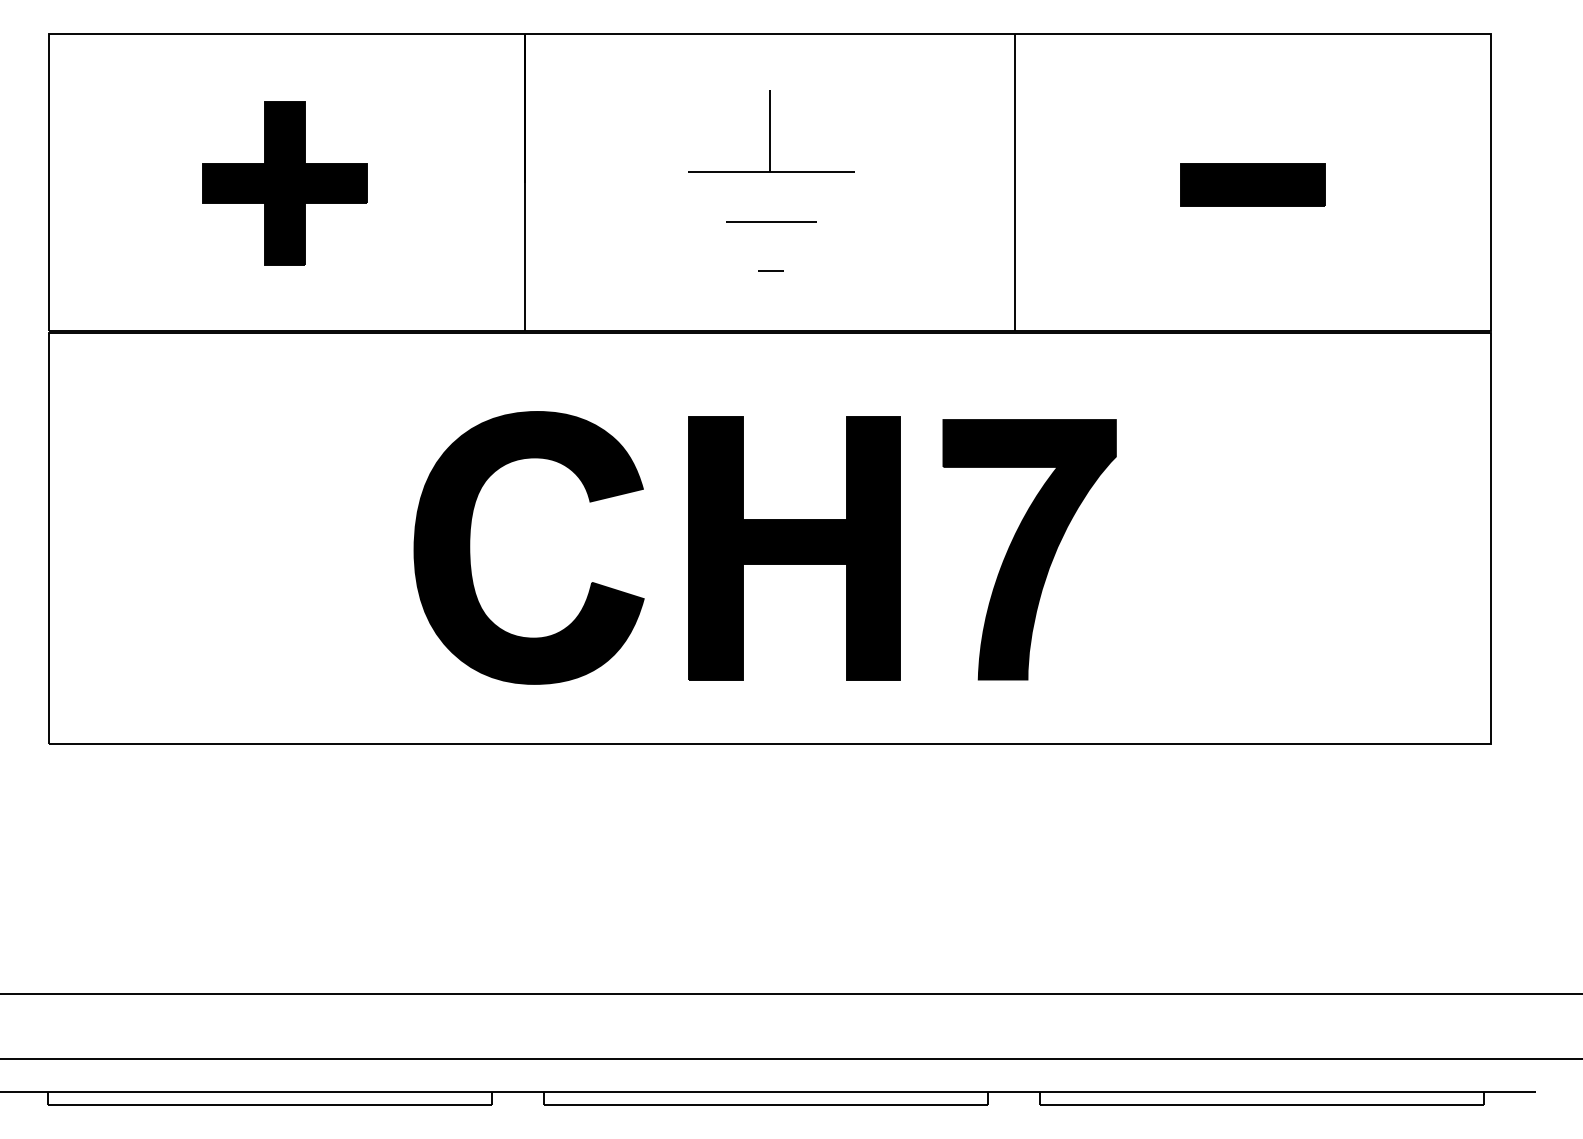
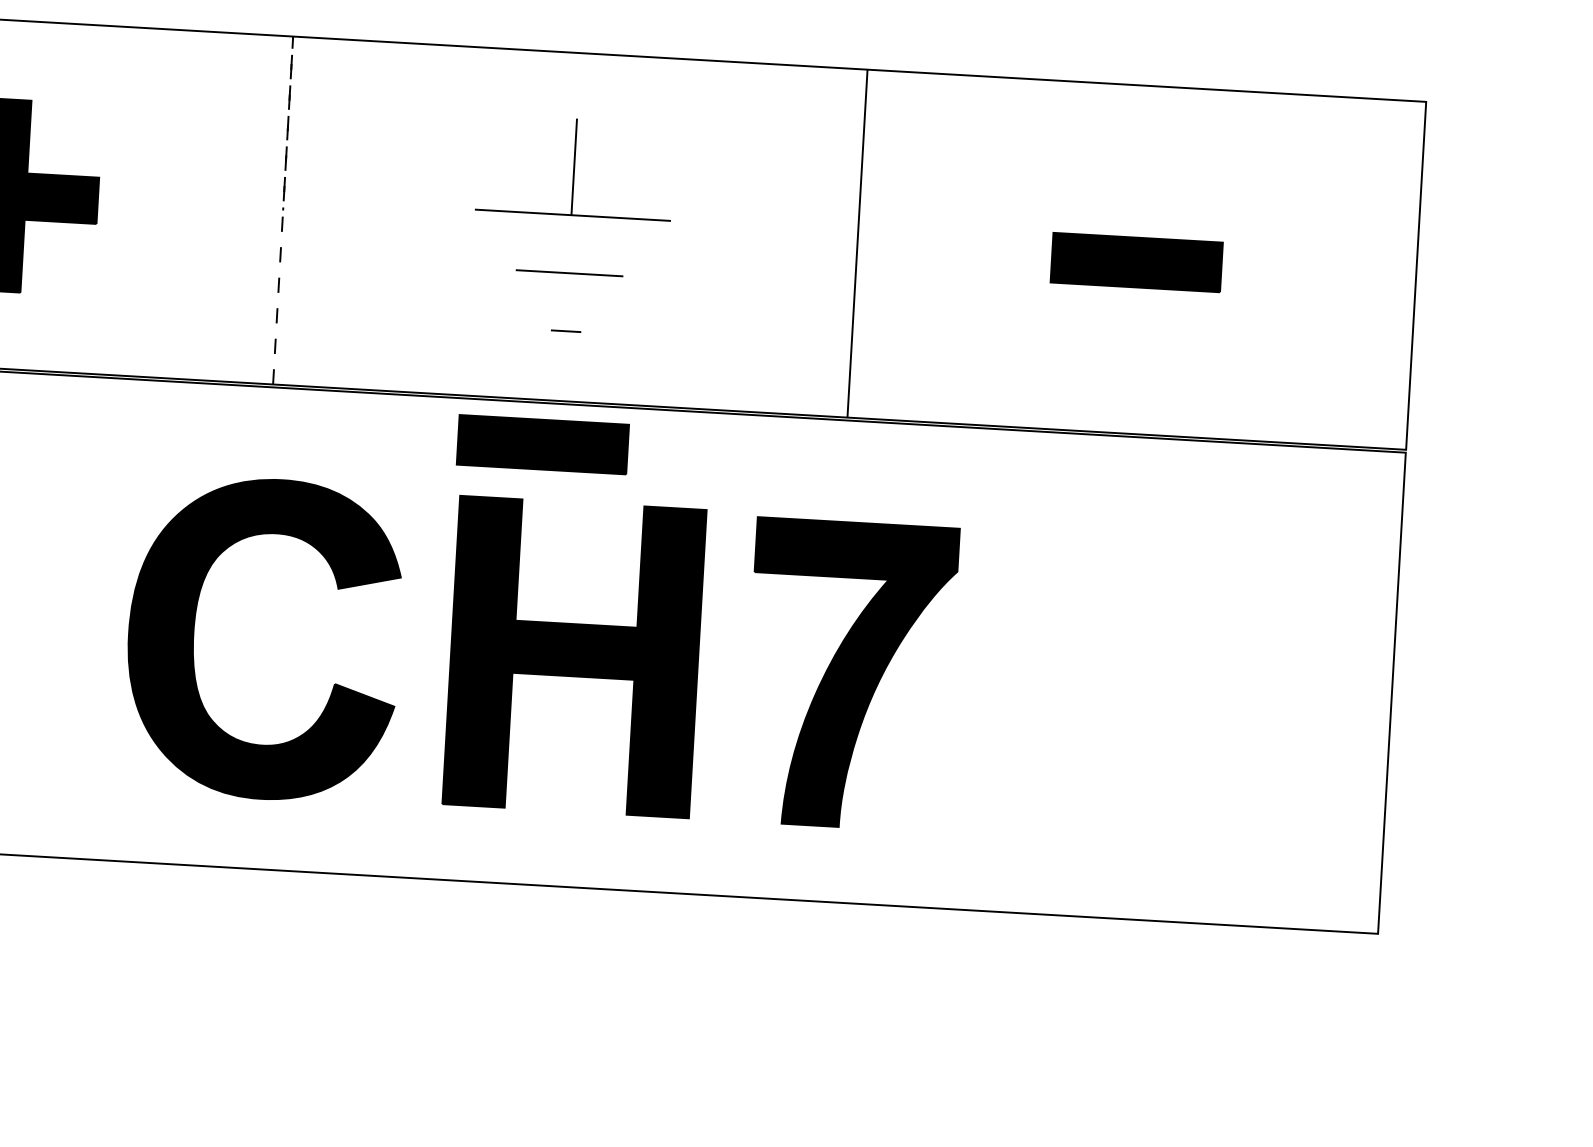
line: (524, 107) -> (287, 122), solid -> dashed
part: (756, 368) -> (542, 444), added

